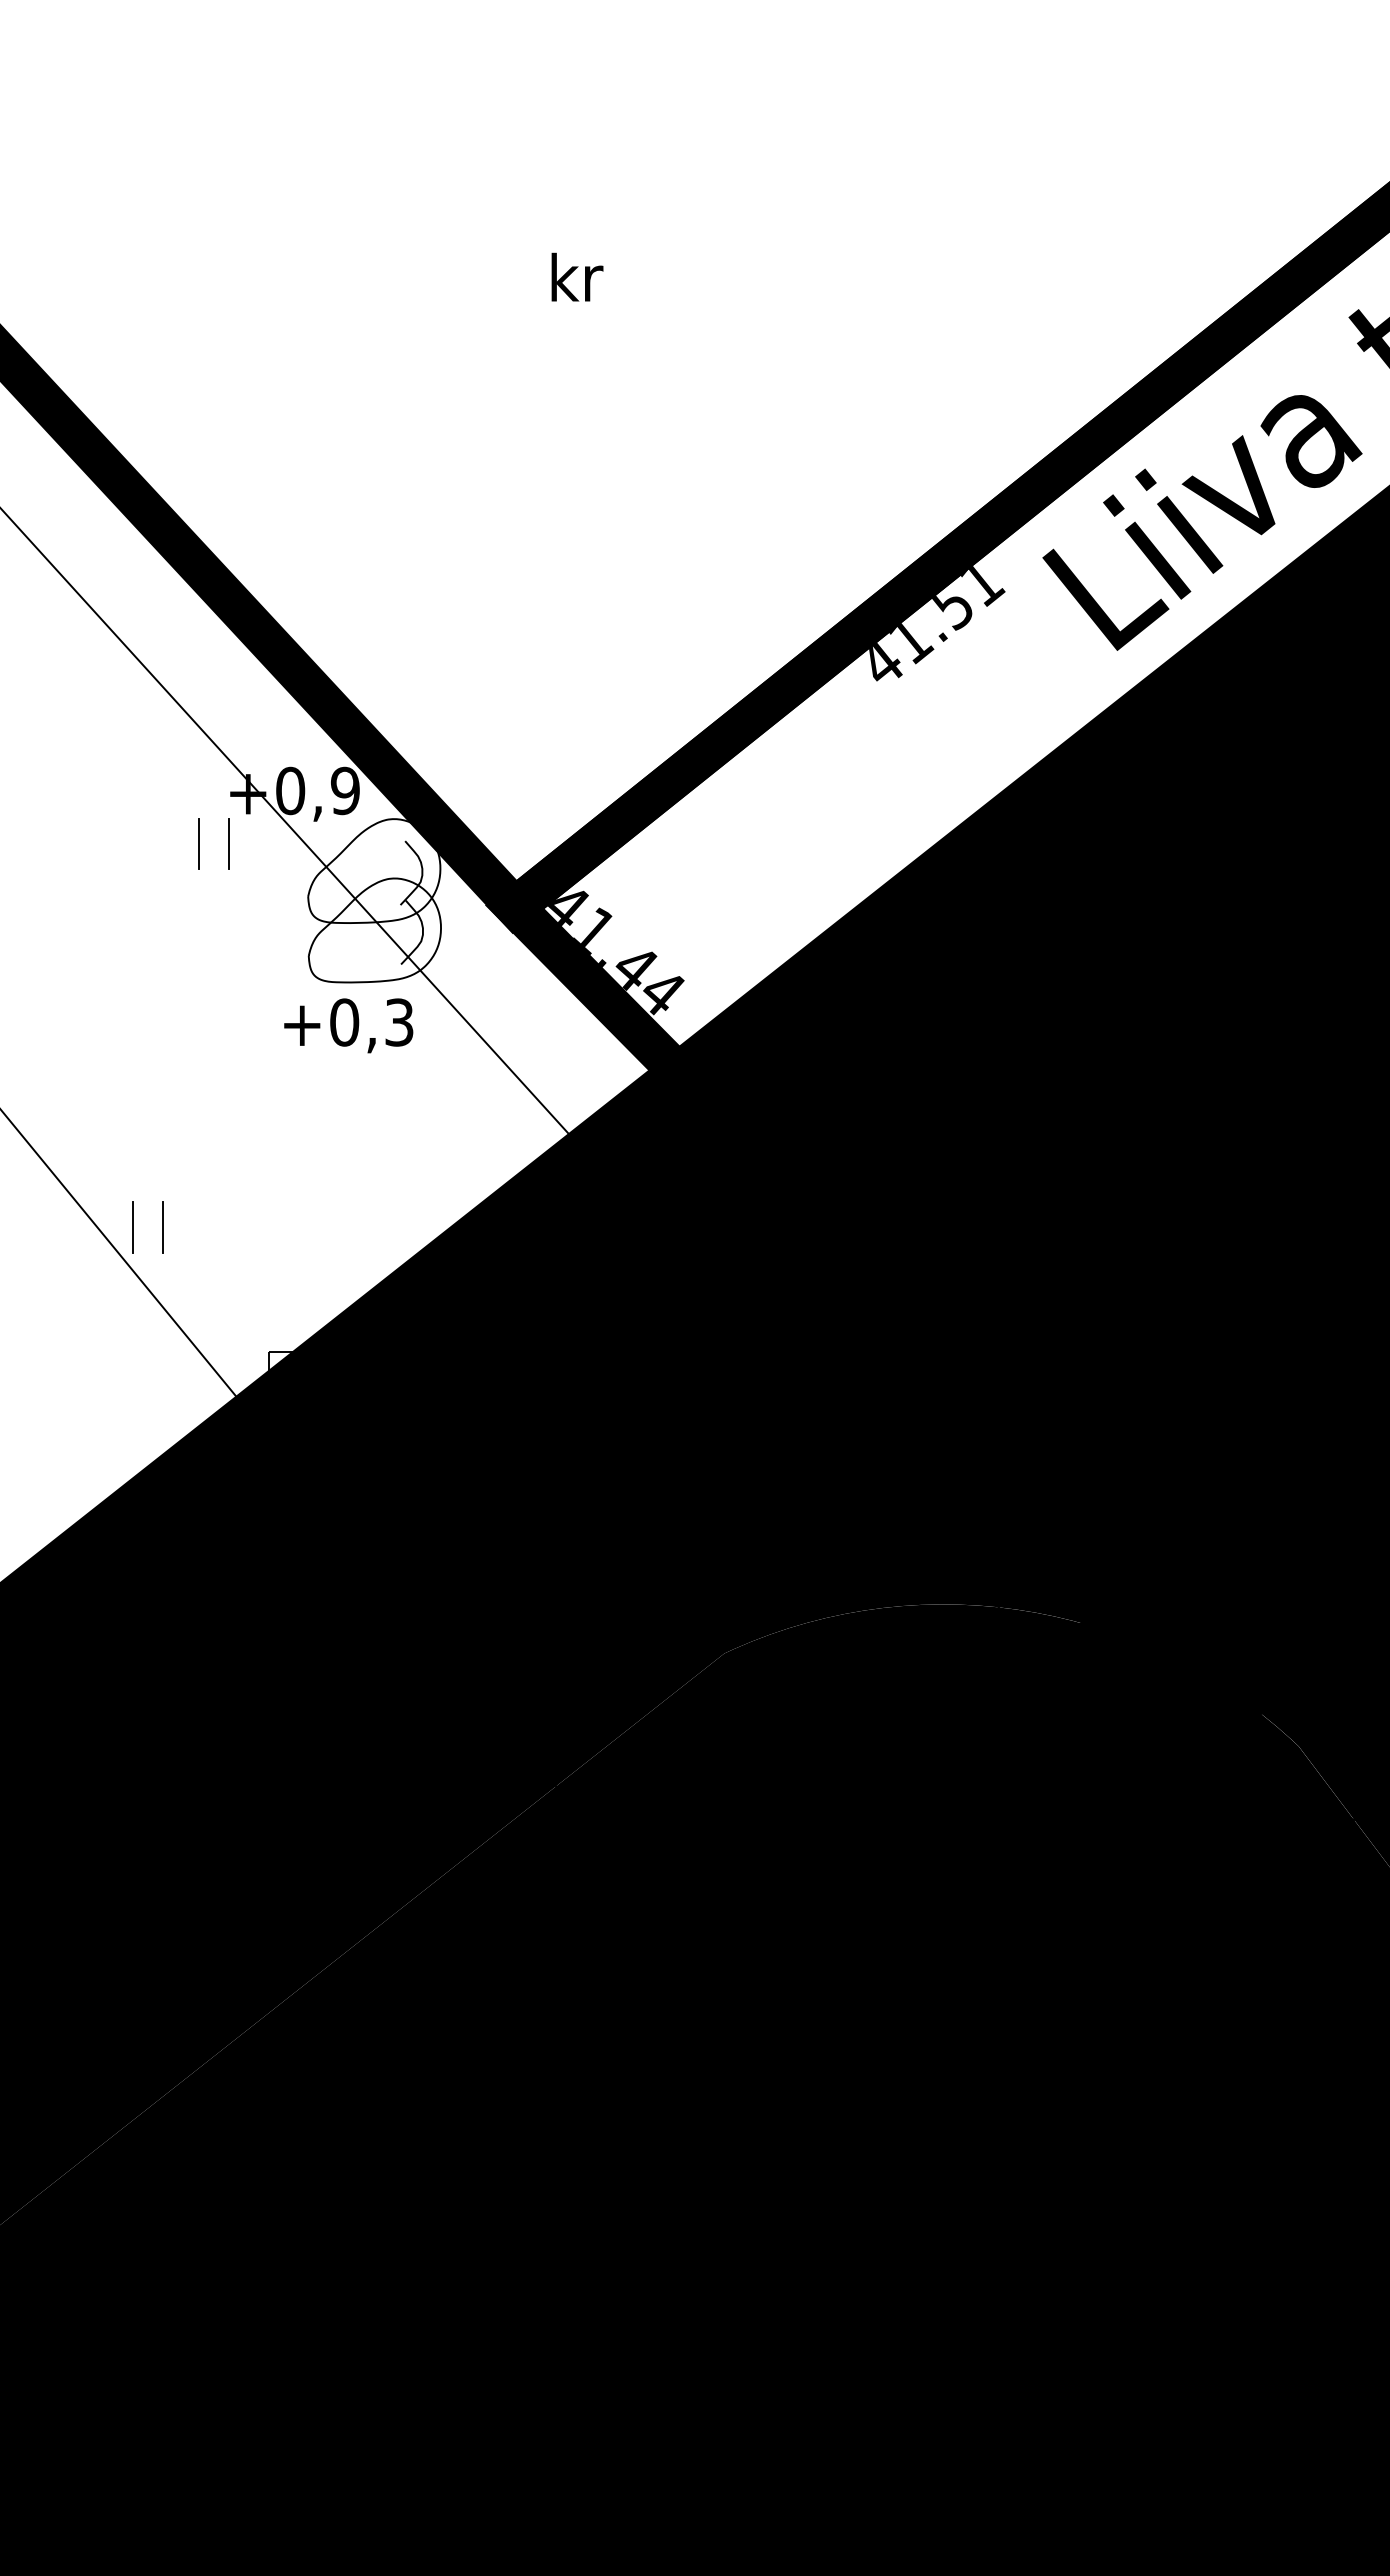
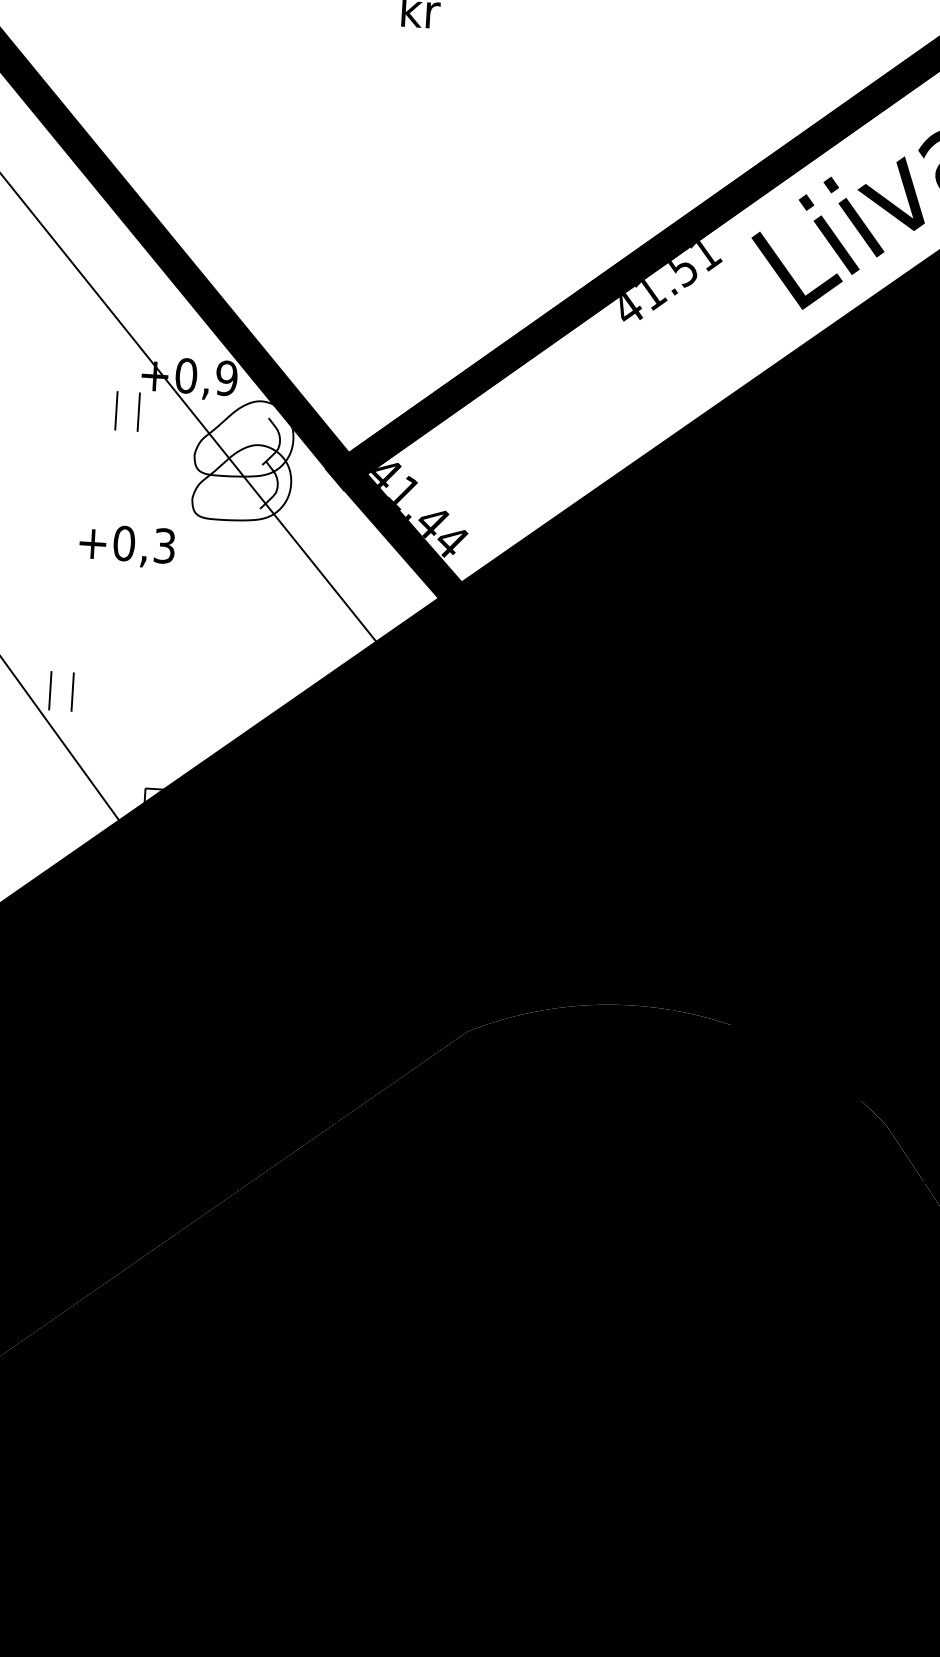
text: (348, 1025) -> (127, 545), moved

